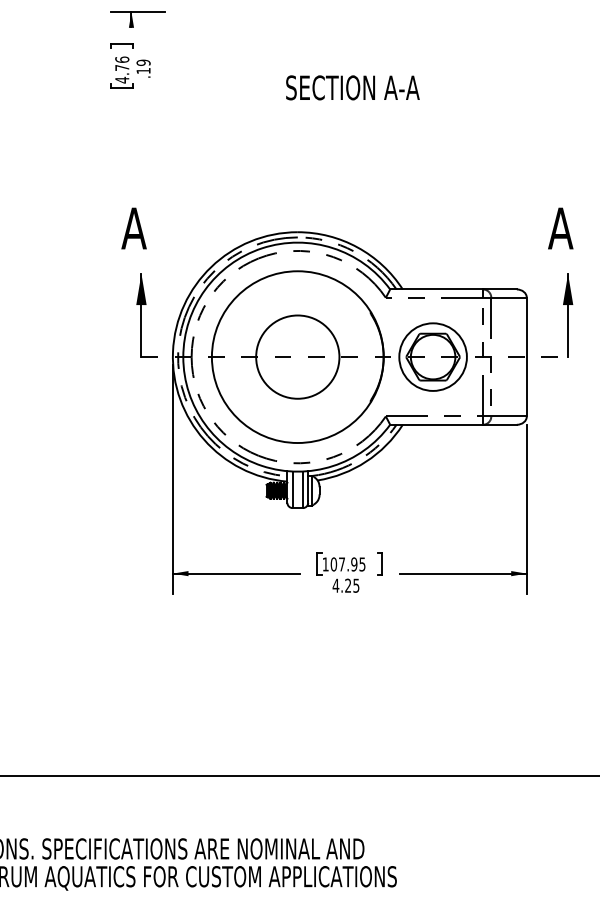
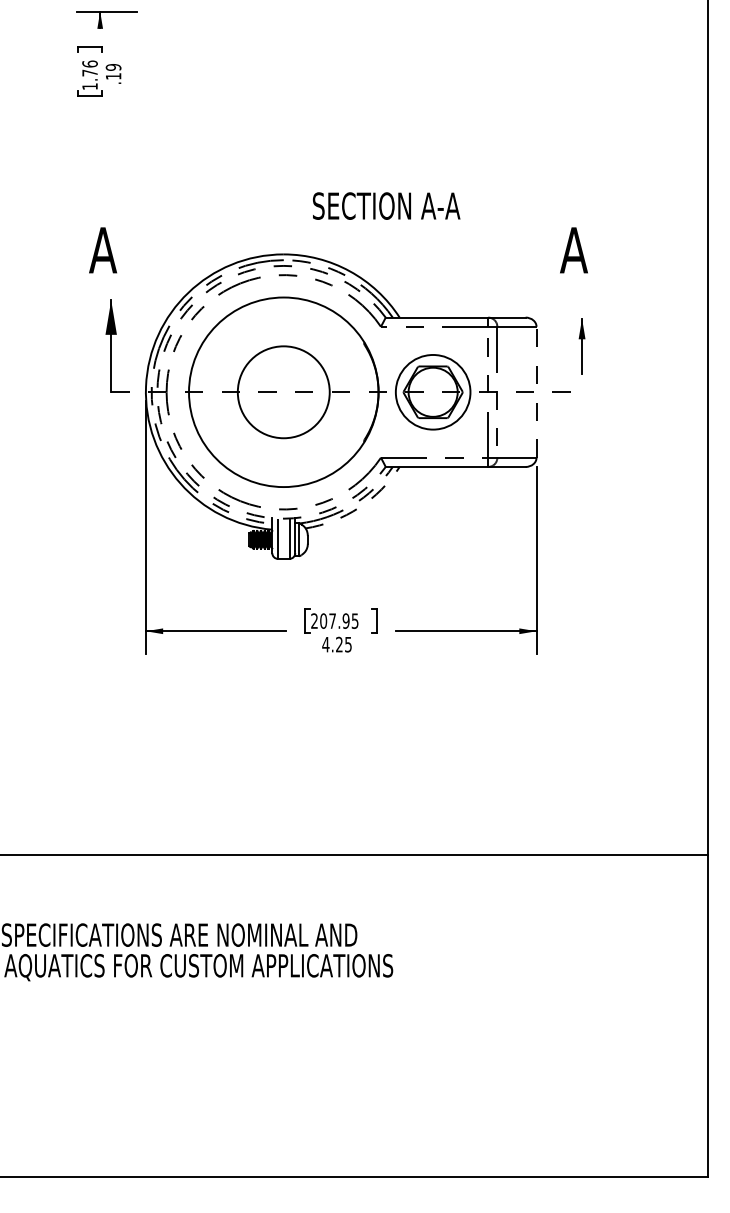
text: (121, 80) -> (89, 86), 4.76 -> 1.76
text: (352, 87) -> (386, 205), moved
part: (567, 314) -> (581, 345), size x0.6
line: (526, 356) -> (536, 391), solid -> dashed
arc: (183, 357) -> (157, 392), solid -> dashed
arc: (366, 461) -> (359, 507), solid -> dashed
text: (325, 563) -> (314, 620), 107.95 -> 207.95

